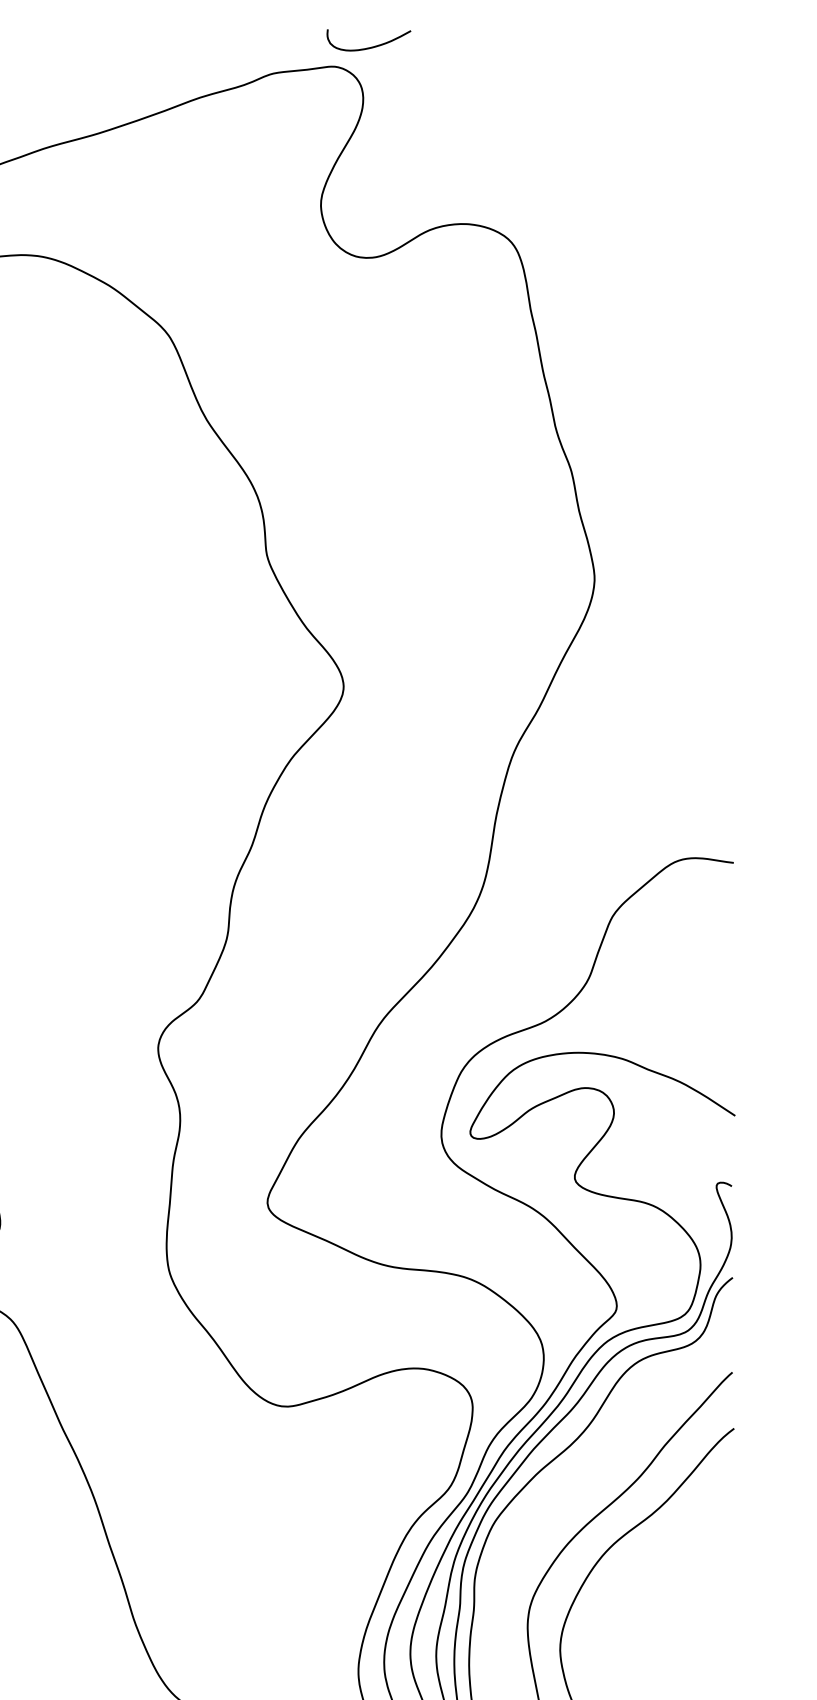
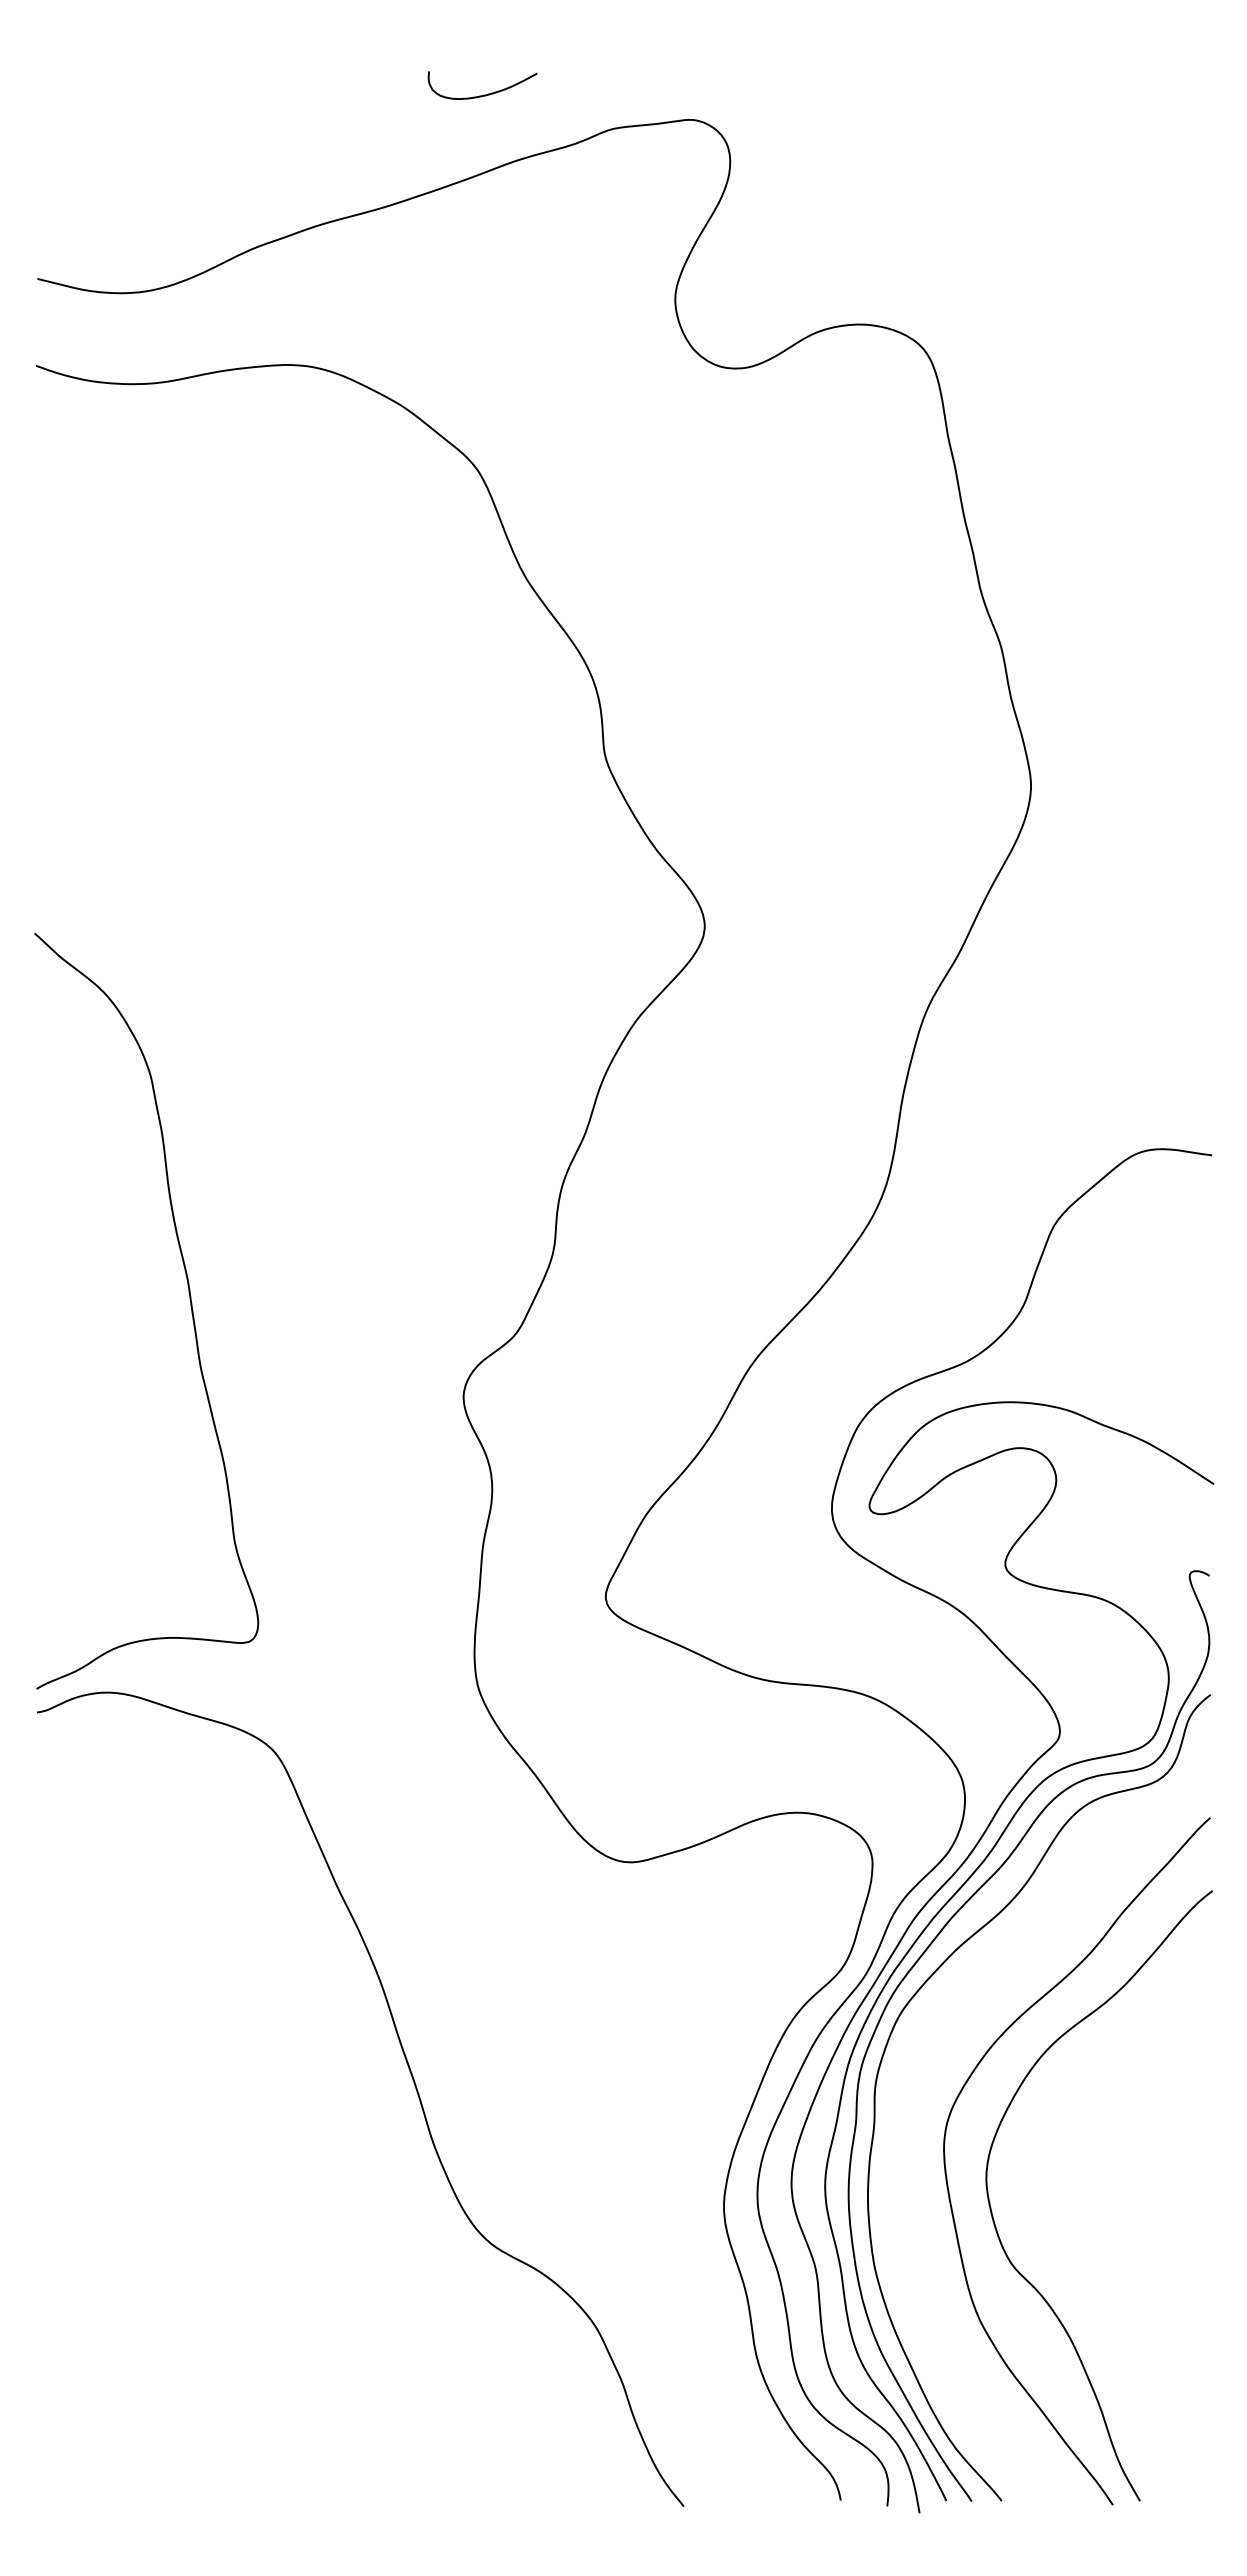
curve: (369, 47) -> (483, 94), moved

